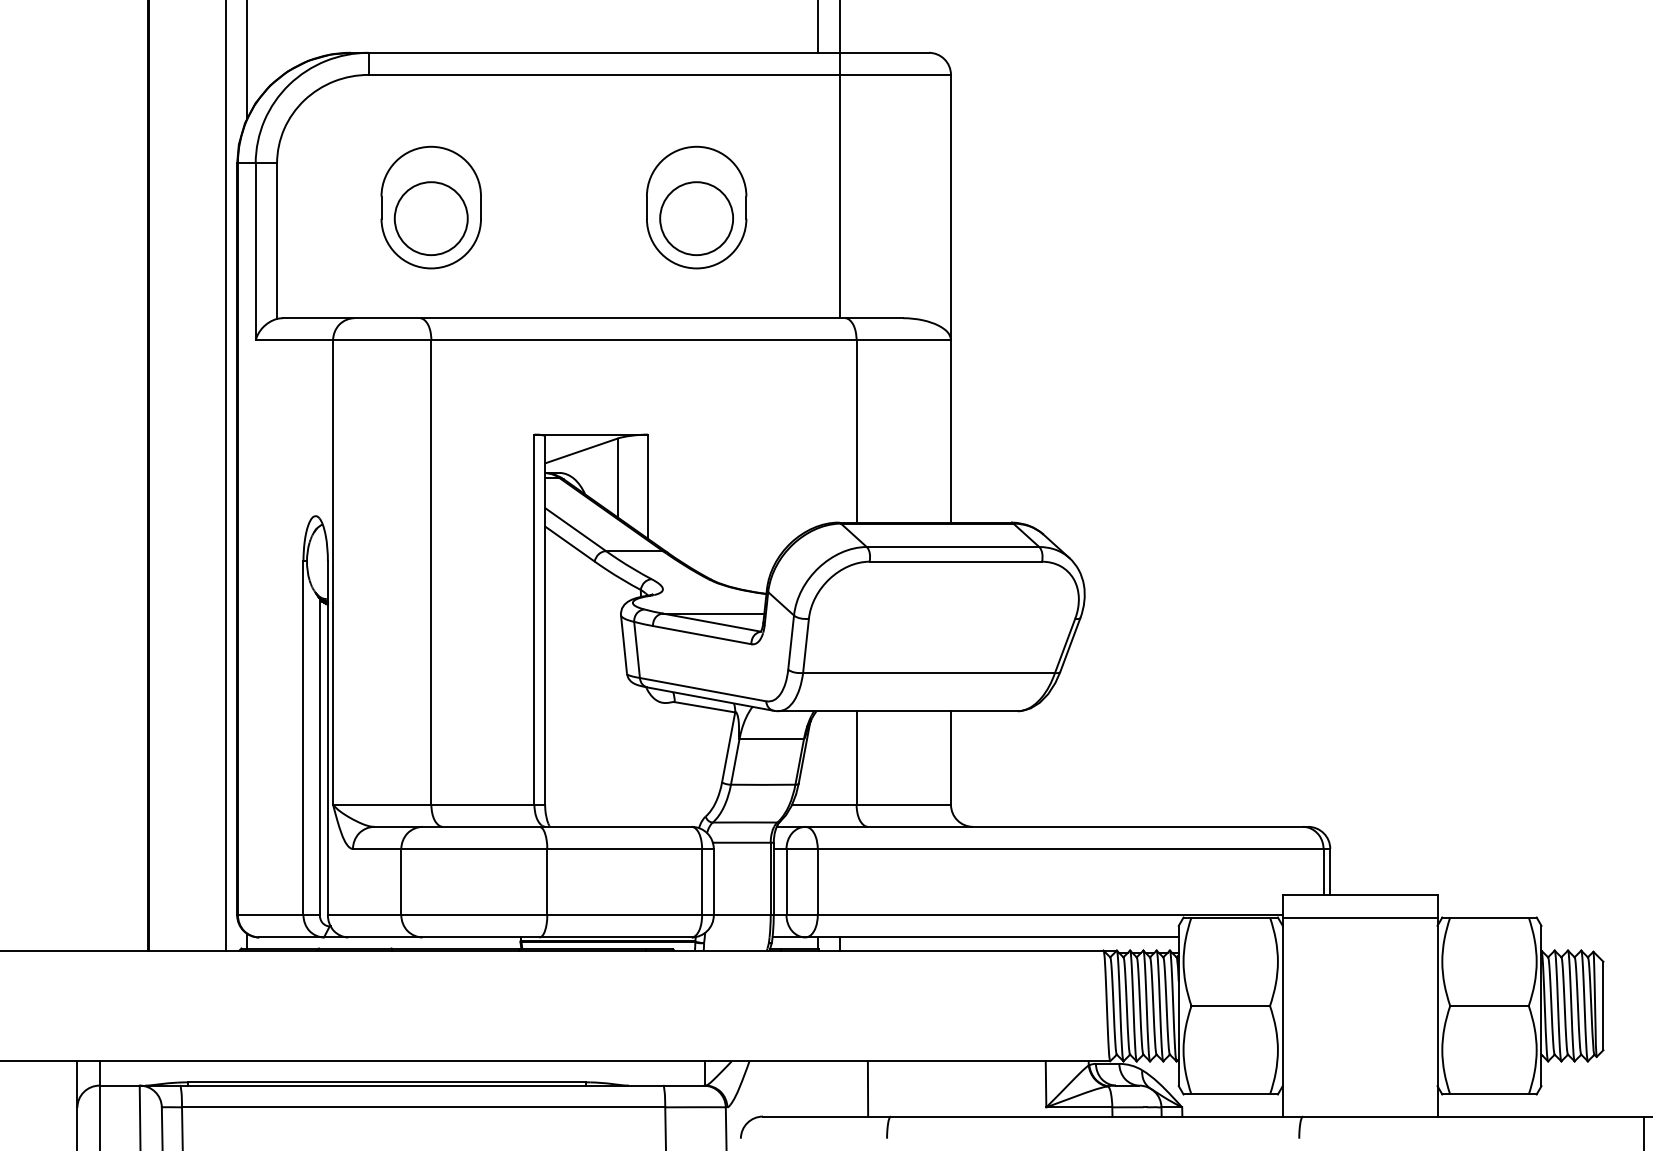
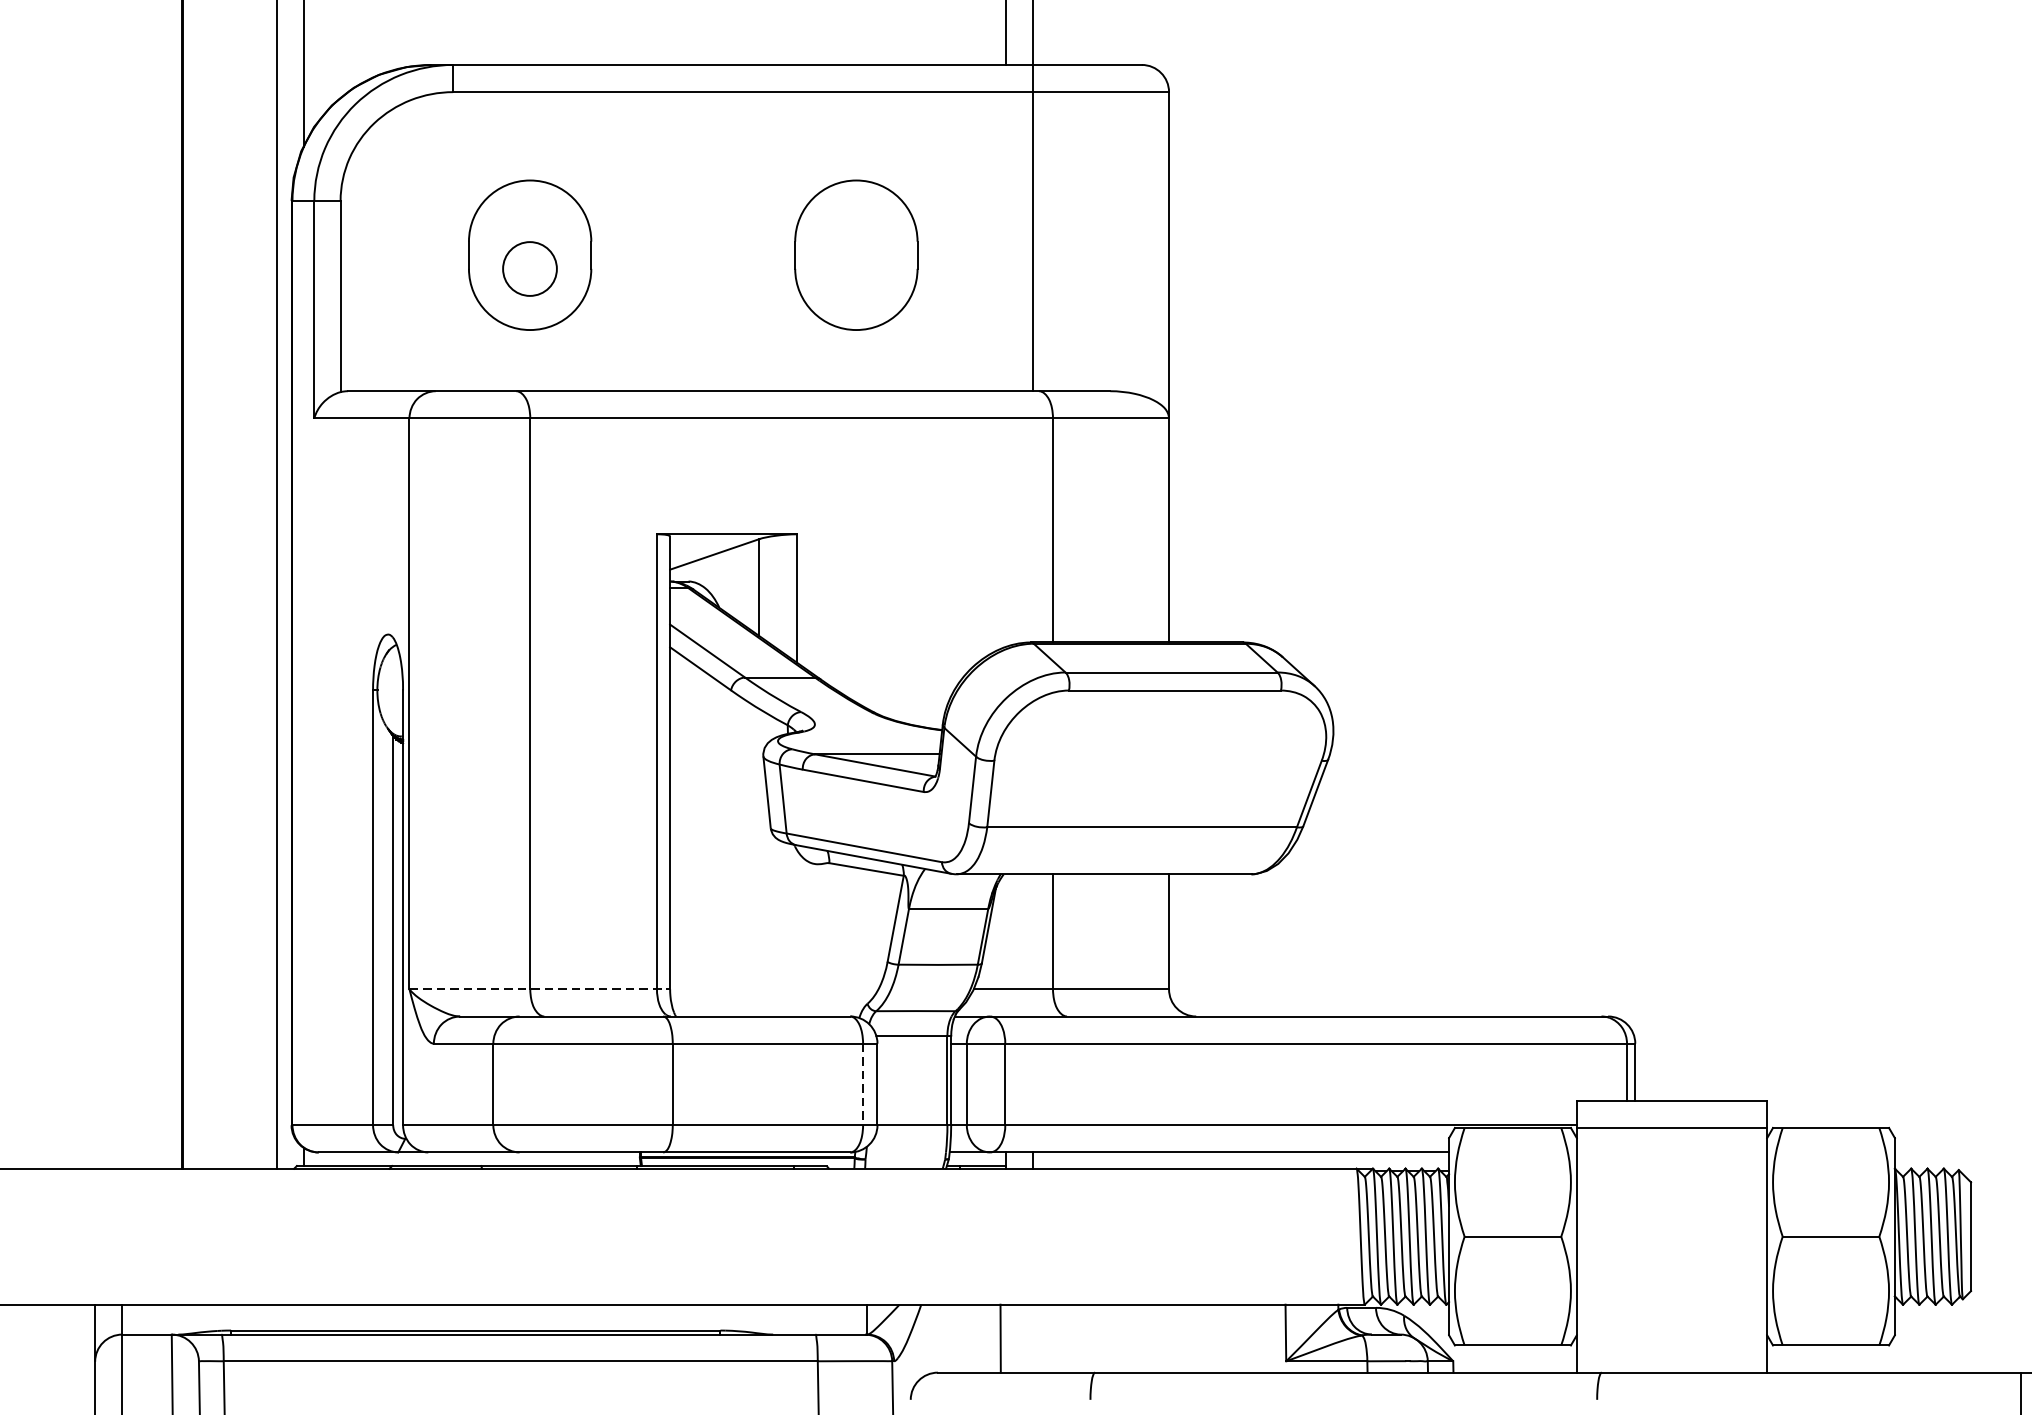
circle: (430, 218) -> (529, 268), size x0.6
circle: (696, 218) -> (856, 268), removed
line: (439, 804) -> (540, 989), solid -> dashed
line: (702, 882) -> (863, 1084), solid -> dashed
line: (867, 1088) -> (1000, 1338), moved

